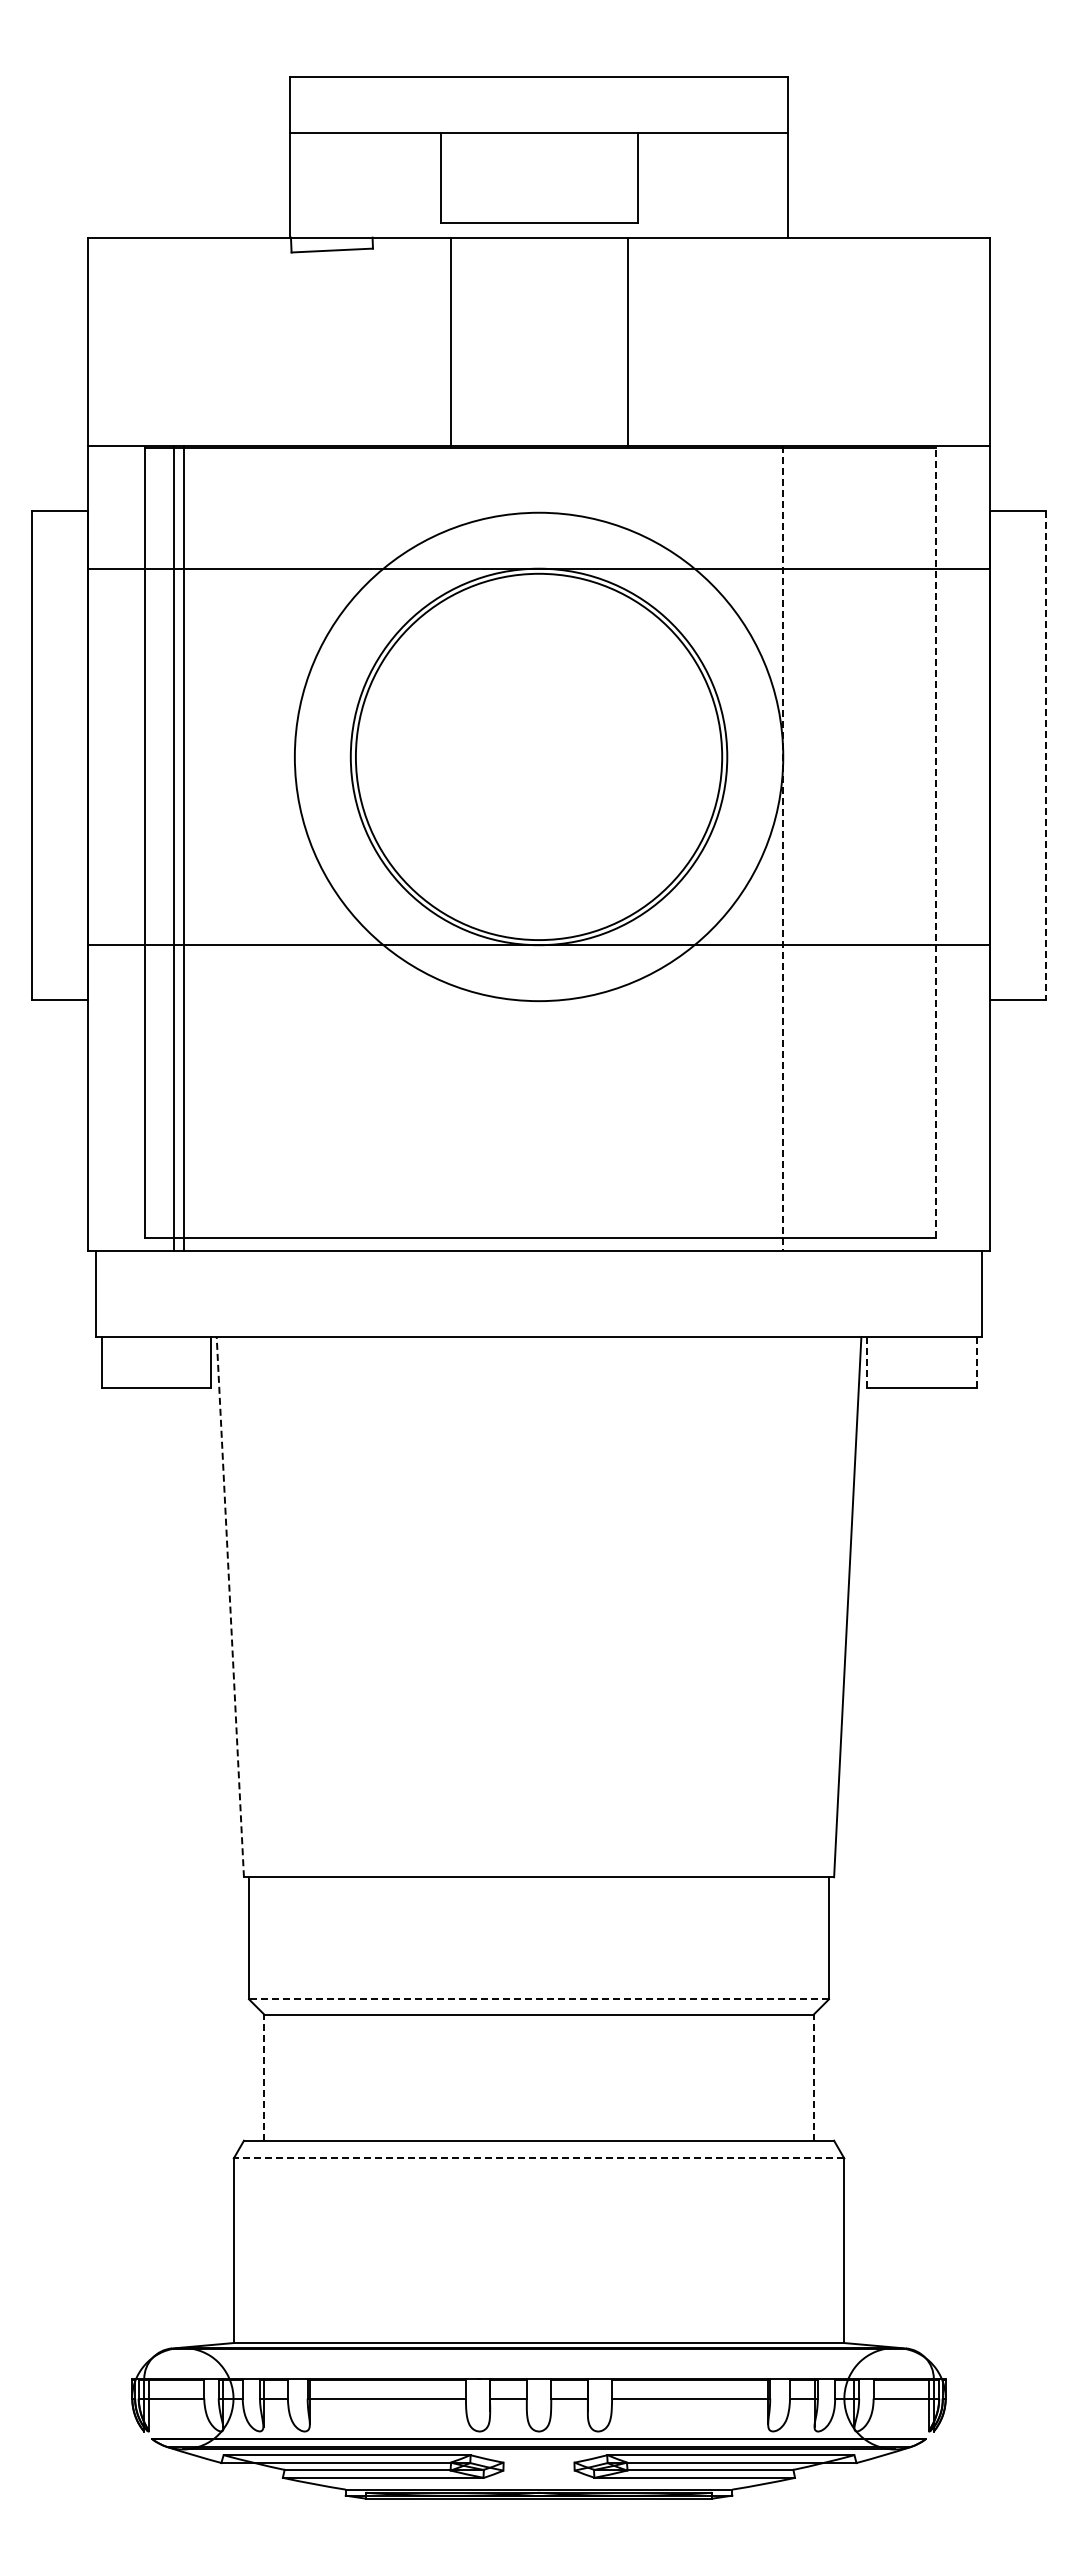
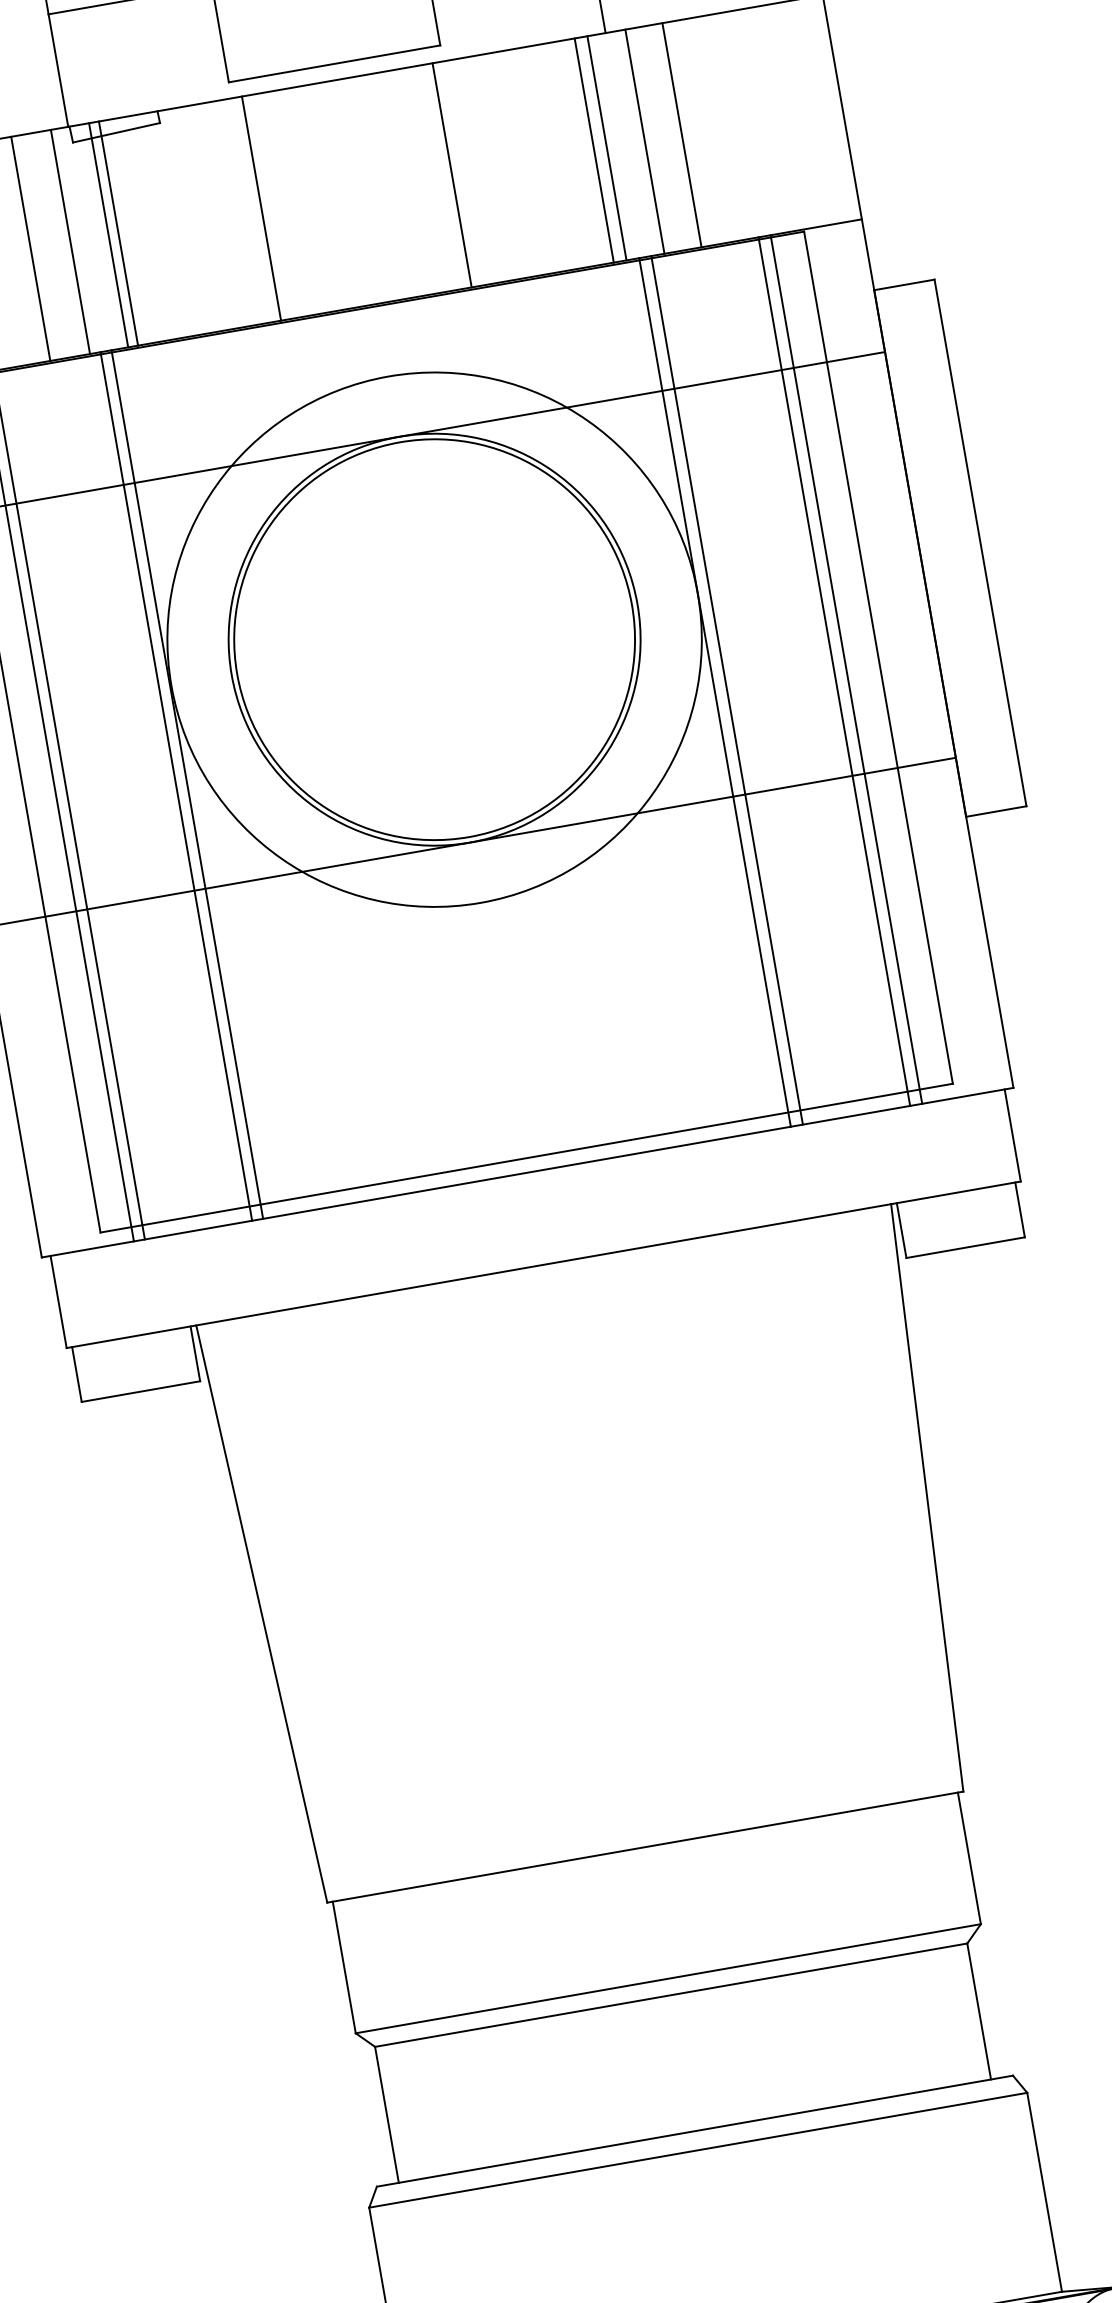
line: (236, 341) -> (30, 248), added
line: (273, 341) -> (70, 241), added
line: (309, 341) -> (109, 235), added
line: (318, 341) -> (118, 233), added
line: (759, 341) -> (594, 150), added
line: (771, 341) -> (607, 148), added
line: (806, 341) -> (644, 141), added
line: (841, 341) -> (682, 135), added
line: (1045, 756) -> (980, 543), dashed -> solid
line: (935, 842) -> (878, 657), dashed -> solid
line: (283, 848) -> (176, 786), added
line: (293, 848) -> (187, 784), added
line: (783, 848) -> (715, 692), dashed -> solid
line: (794, 848) -> (727, 690), added
line: (893, 848) -> (833, 671), added
line: (905, 848) -> (846, 669), added
line: (866, 1361) -> (901, 1229), dashed -> solid
line: (976, 1361) -> (1019, 1209), dashed -> solid
line: (230, 1606) -> (261, 1613), dashed -> solid
line: (539, 1999) -> (668, 1978), dashed -> solid
line: (264, 2077) -> (387, 2114), dashed -> solid
line: (813, 2077) -> (978, 2011), dashed -> solid
line: (538, 2158) -> (697, 2150), dashed -> solid

